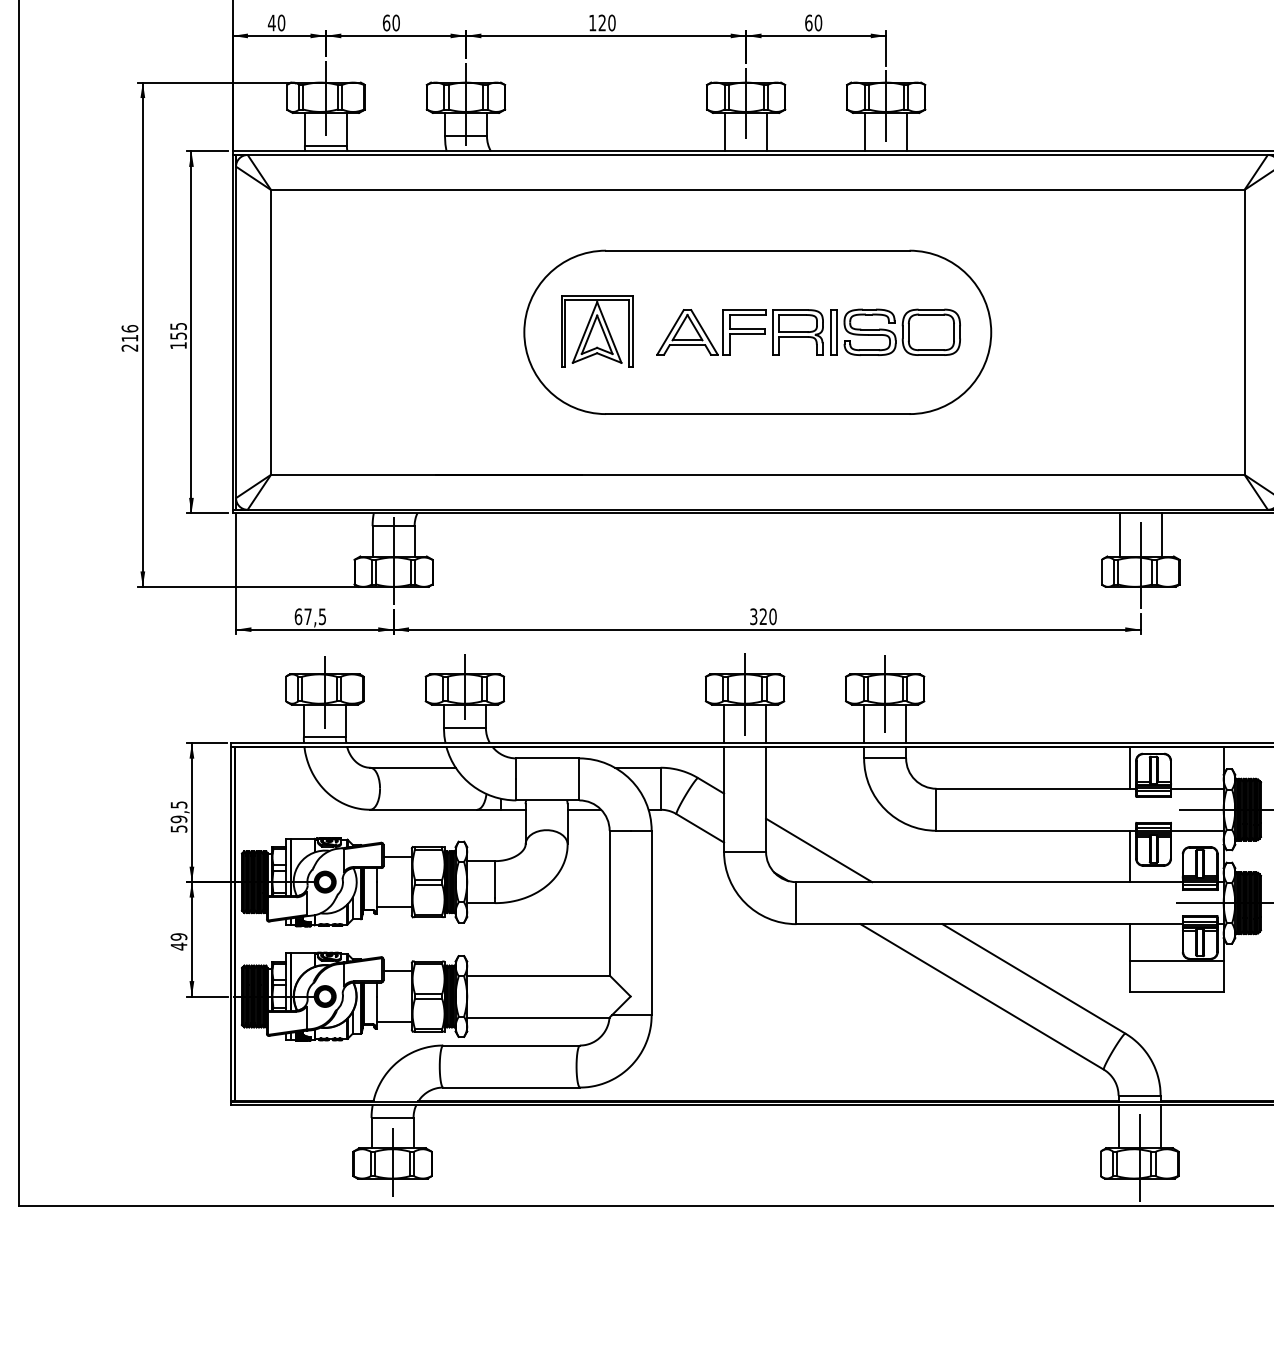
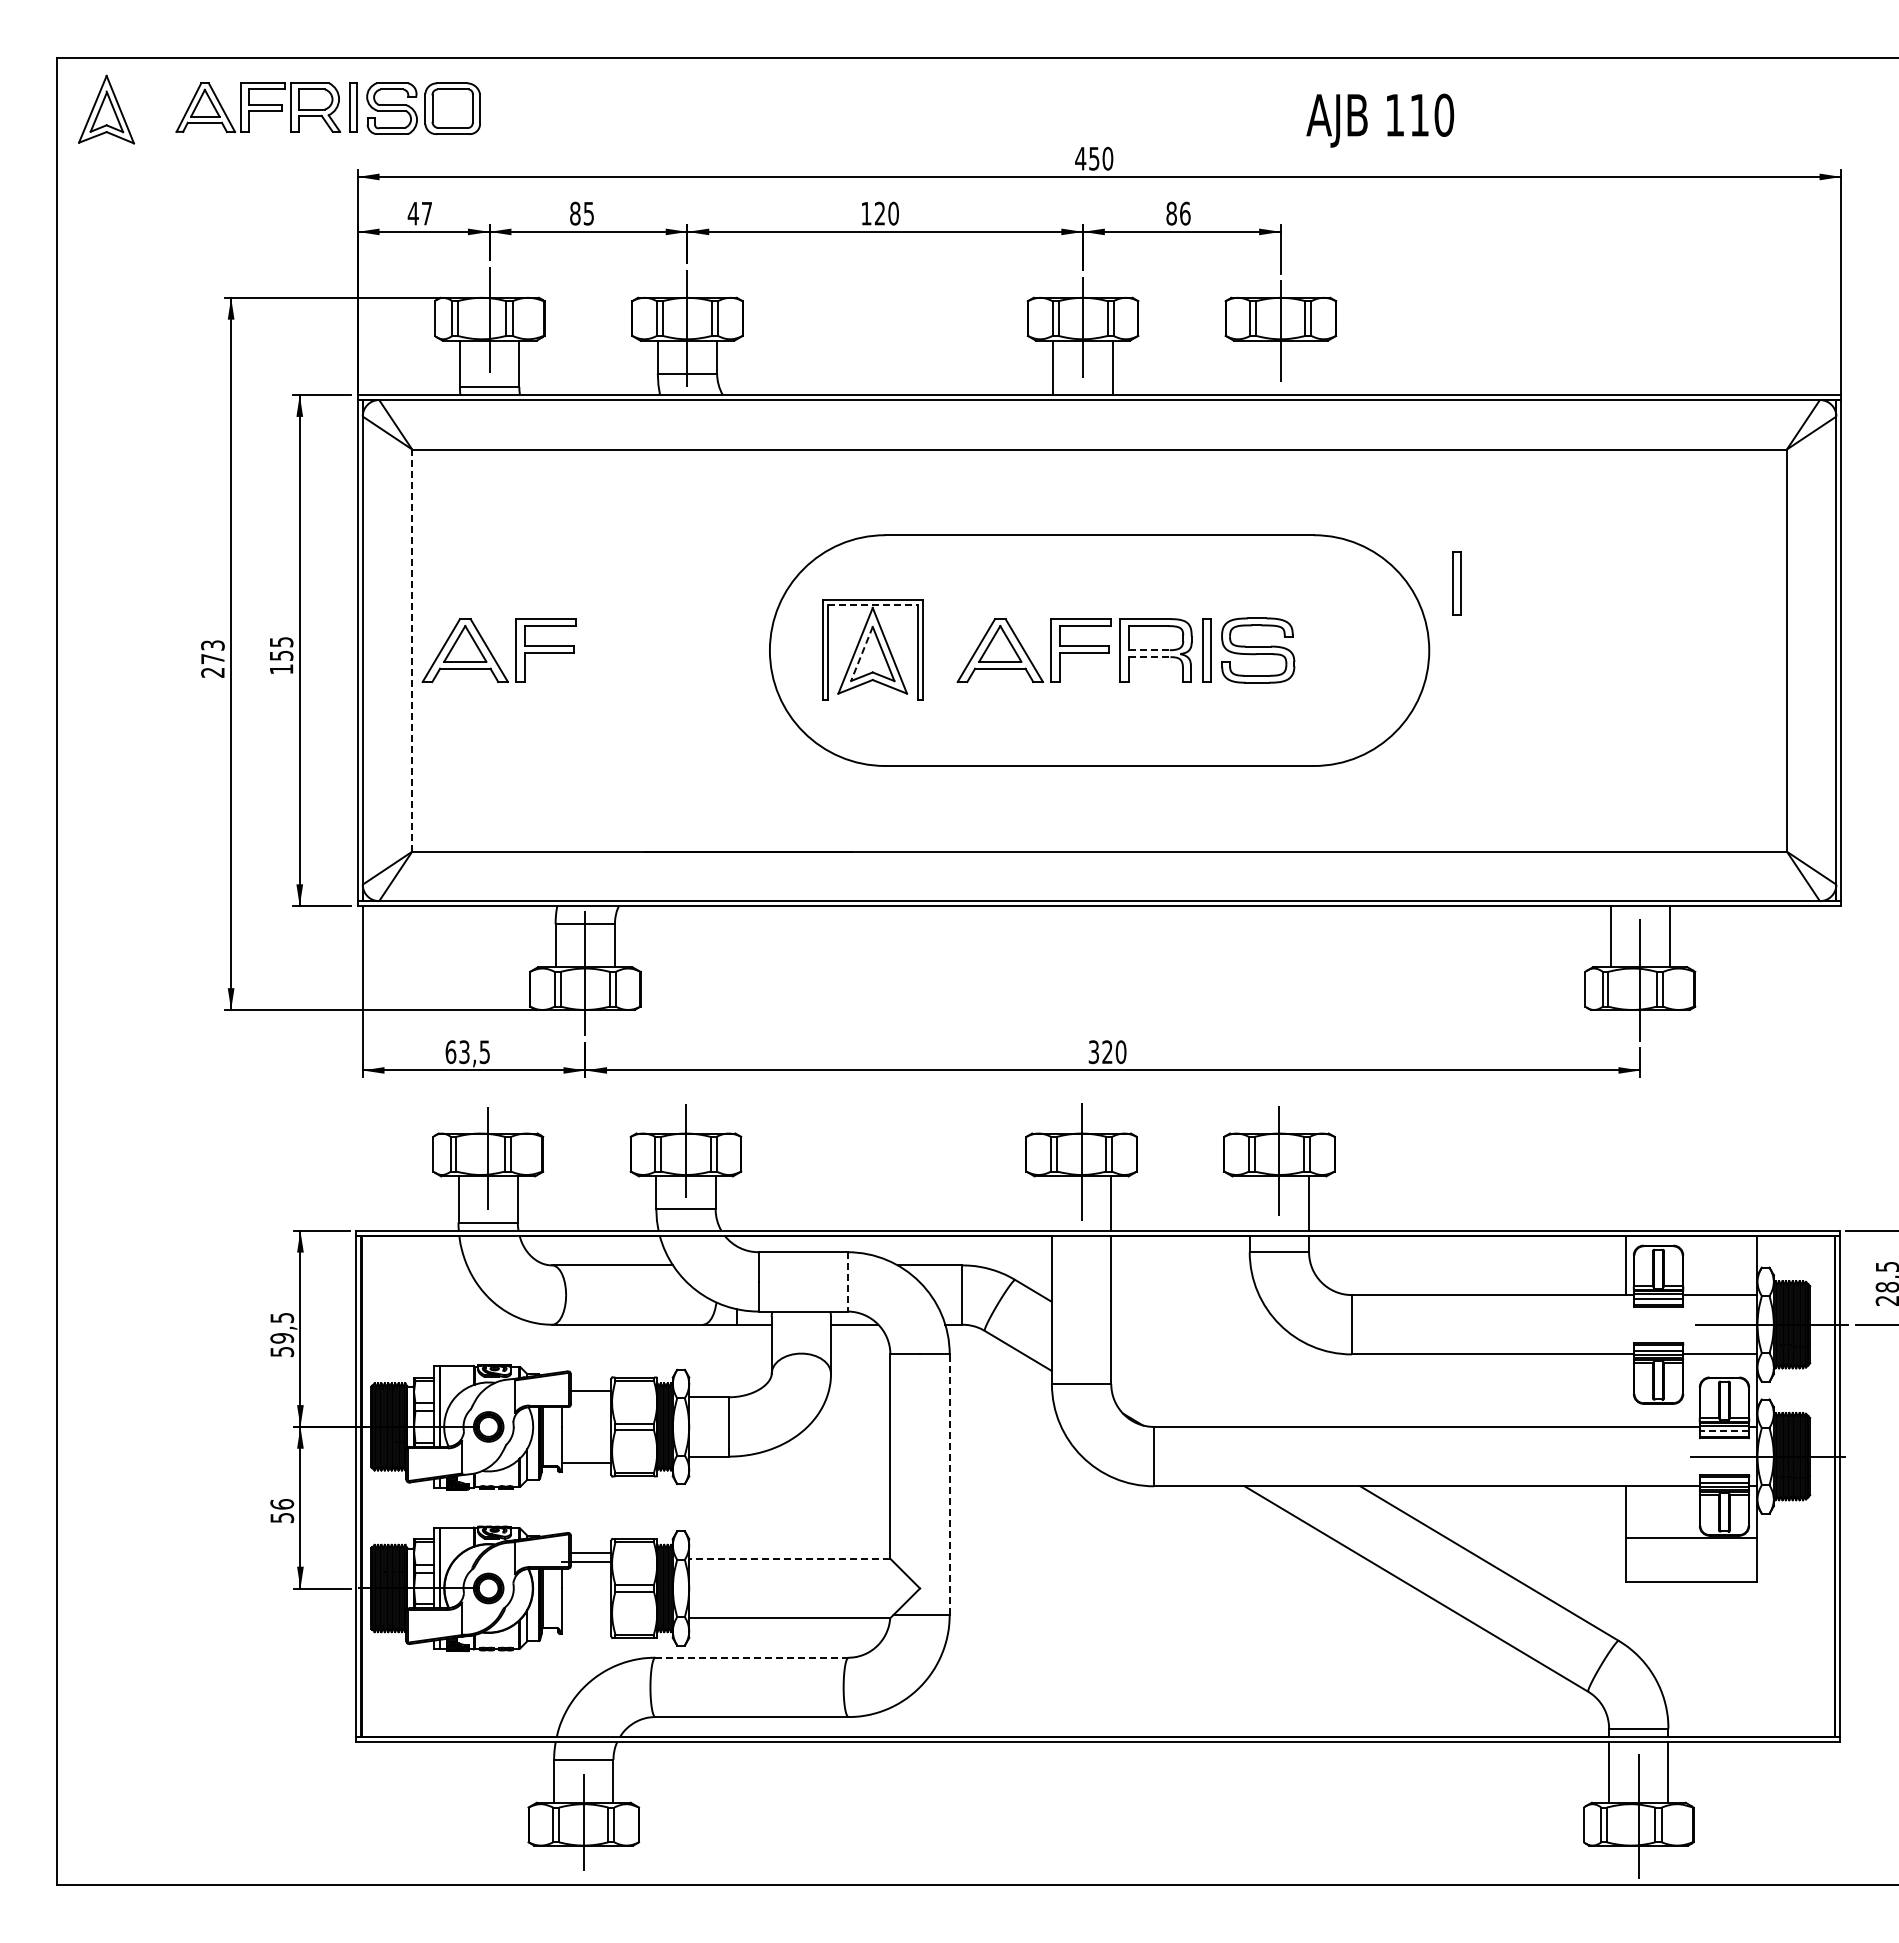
text: (281, 22) -> (426, 213), 40 -> 47
text: (391, 22) -> (582, 213), 60 -> 85
text: (813, 22) -> (1178, 213), 60 -> 86
line: (865, 131) -> (1251, 367), removed
line: (907, 131) -> (1310, 367), removed
part: (1010, 284) -> (1456, 583), added
line: (597, 299) -> (873, 604), solid -> dashed
line: (271, 332) -> (412, 650), solid -> dashed
line: (793, 332) -> (1149, 650), solid -> dashed
part: (931, 332) -> (1344, 650), removed
text: (129, 333) -> (212, 652), 216 -> 273
part: (327, 334) -> (492, 653), added
line: (589, 335) -> (861, 654), solid -> dashed
line: (793, 337) -> (1149, 657), solid -> dashed
text: (308, 616) -> (464, 1052), 67,5 -> 63,5
line: (723, 723) -> (1051, 1203), removed
line: (863, 723) -> (1249, 1203), removed
line: (579, 779) -> (847, 1281), solid -> dashed
line: (819, 849) -> (1186, 1381), removed
line: (1130, 856) -> (1625, 1390), removed
line: (1199, 884) -> (1723, 1430), solid -> dashed
line: (651, 922) -> (949, 1484), solid -> dashed
text: (179, 942) -> (282, 1511), 49 -> 56
line: (538, 975) -> (789, 1558), solid -> dashed
line: (394, 1022) -> (586, 1562), moved
line: (511, 1045) -> (751, 1657), solid -> dashed

